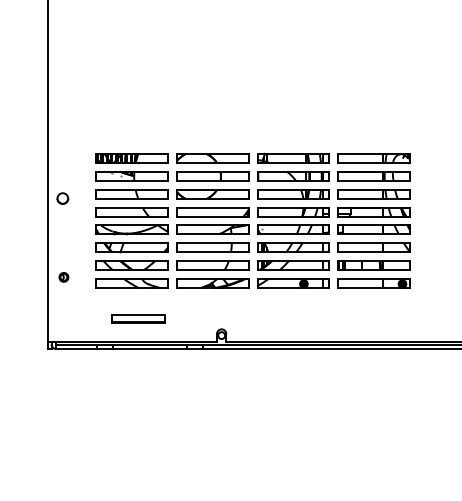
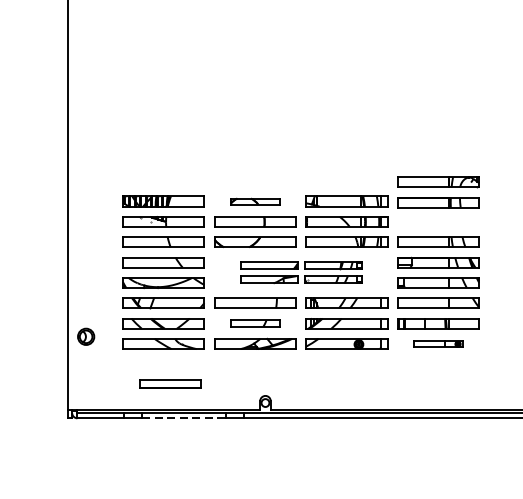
part: (212, 158) -> (255, 201), size x0.6
part: (373, 167) -> (438, 192), moved
part: (62, 198) -> (84, 247), removed
part: (252, 220) -> (300, 272), size x0.7
part: (212, 265) -> (255, 323), size x0.6
part: (63, 277) -> (85, 337), size x1.6
part: (373, 283) -> (438, 343), size x0.6
line: (150, 349) -> (184, 418), solid -> dashed

